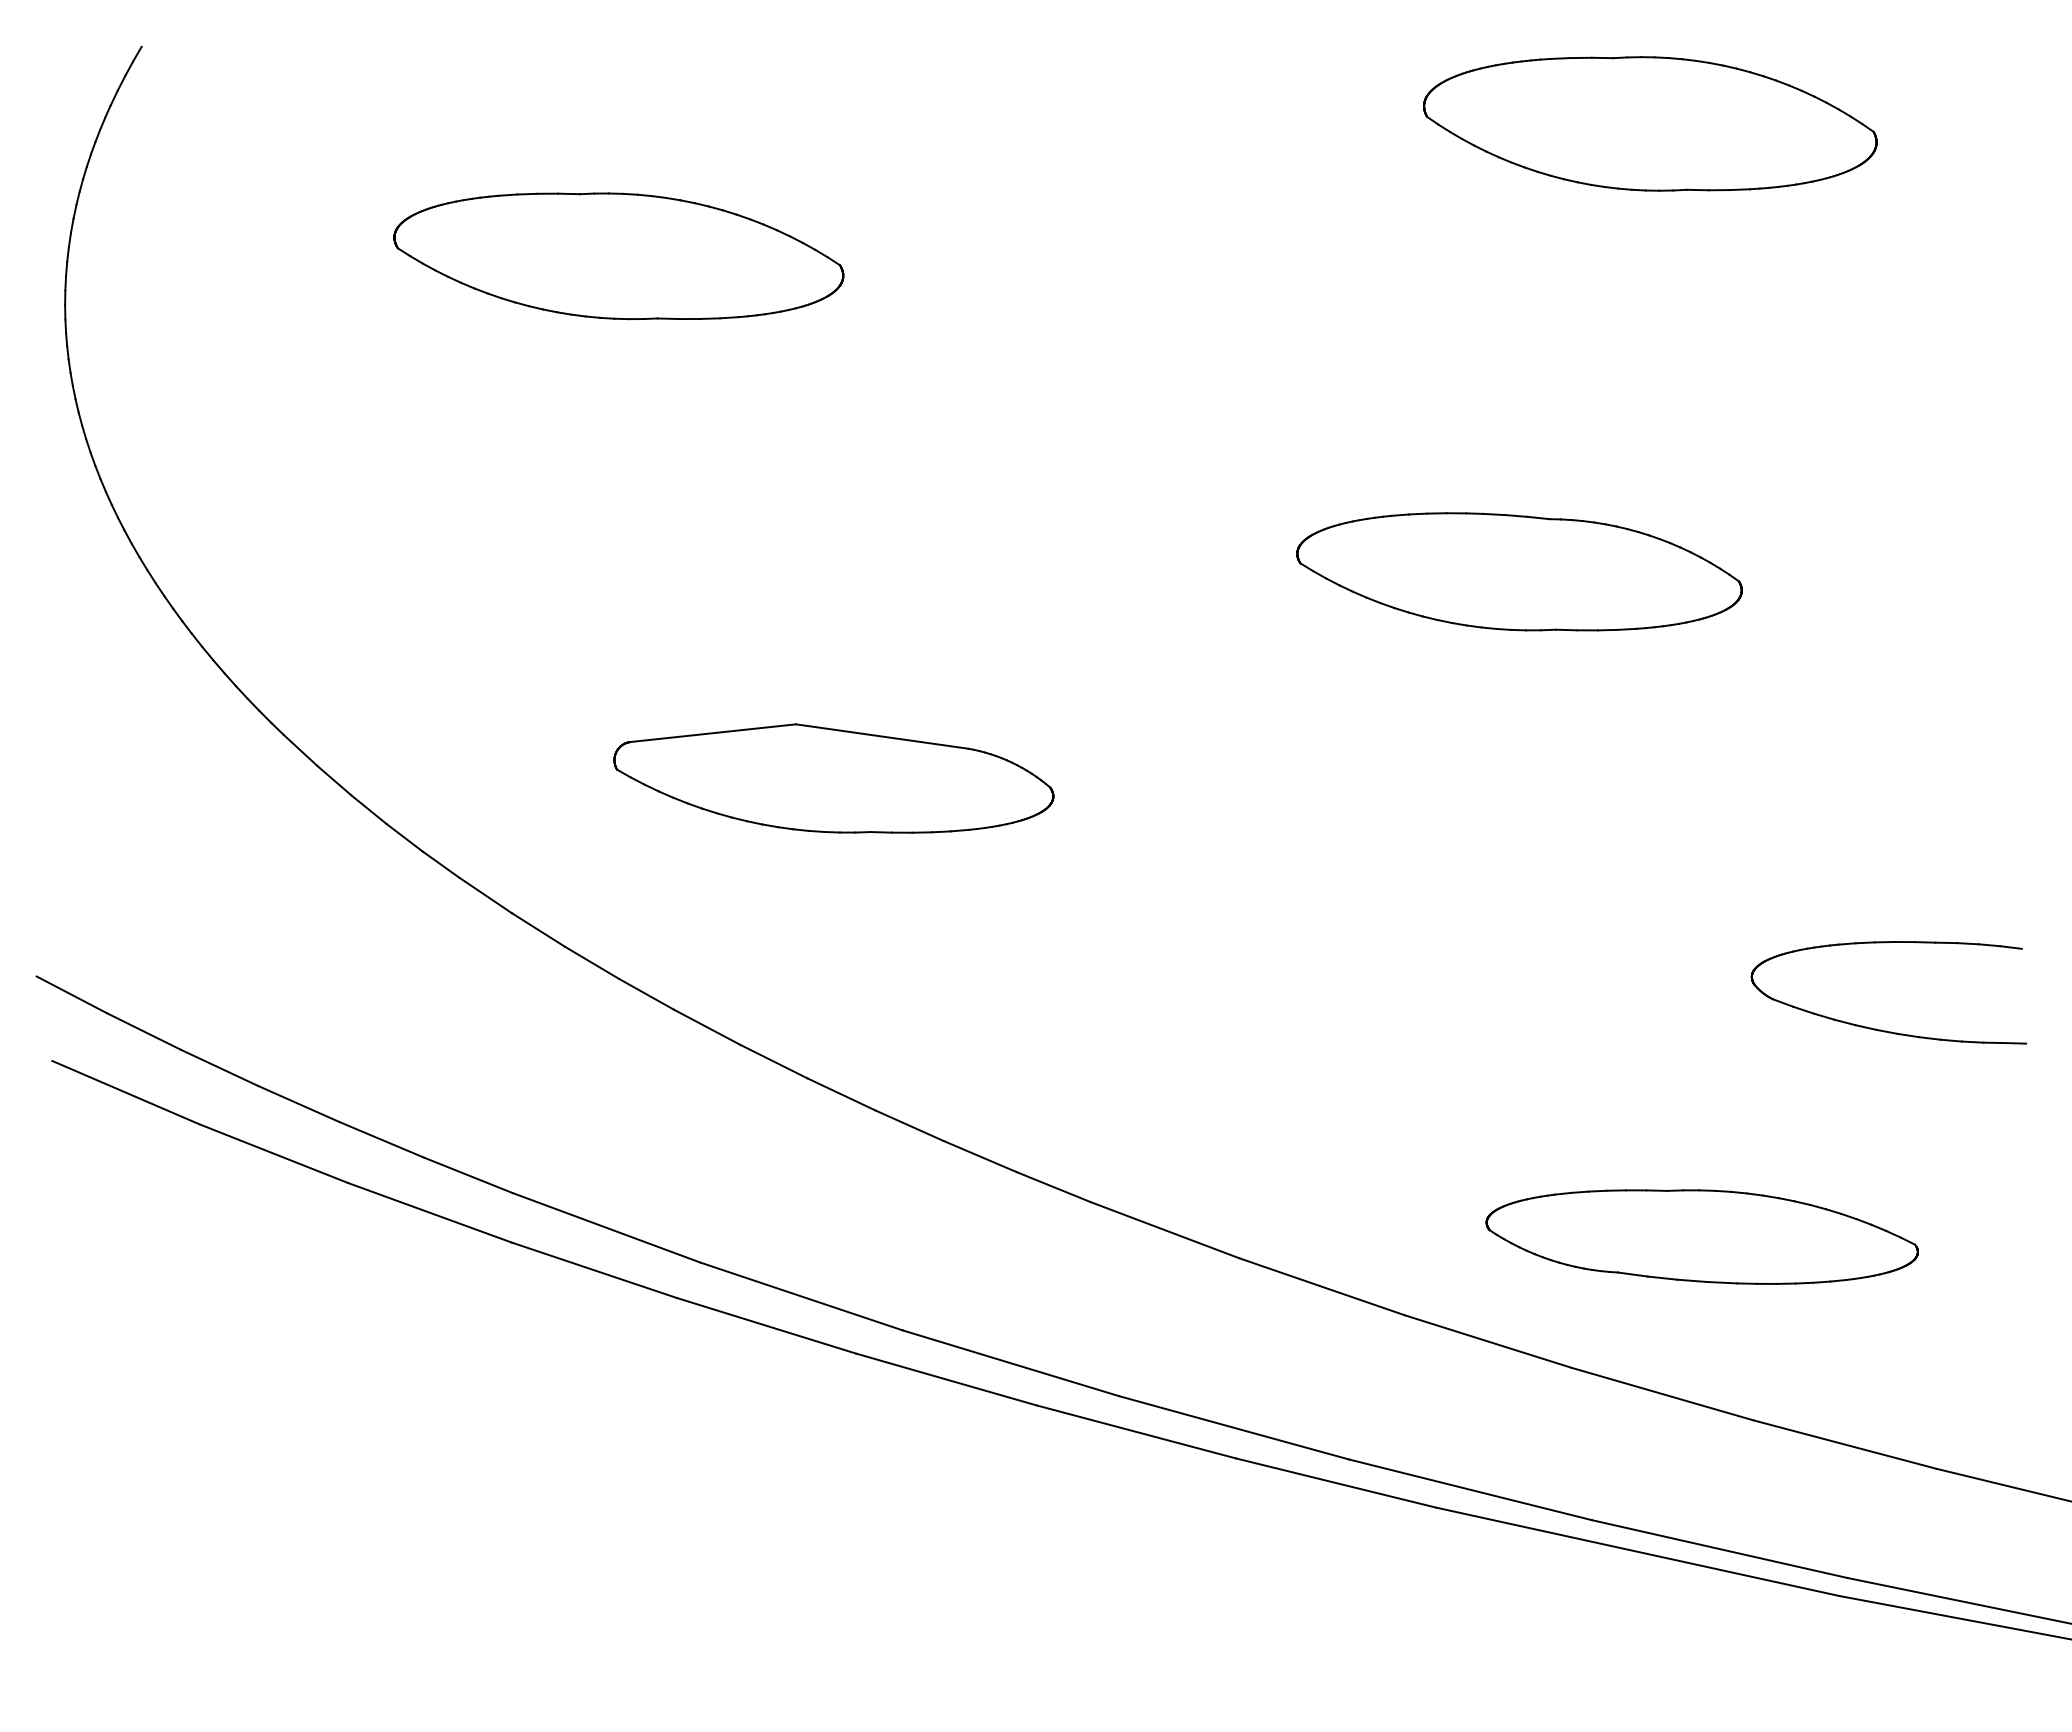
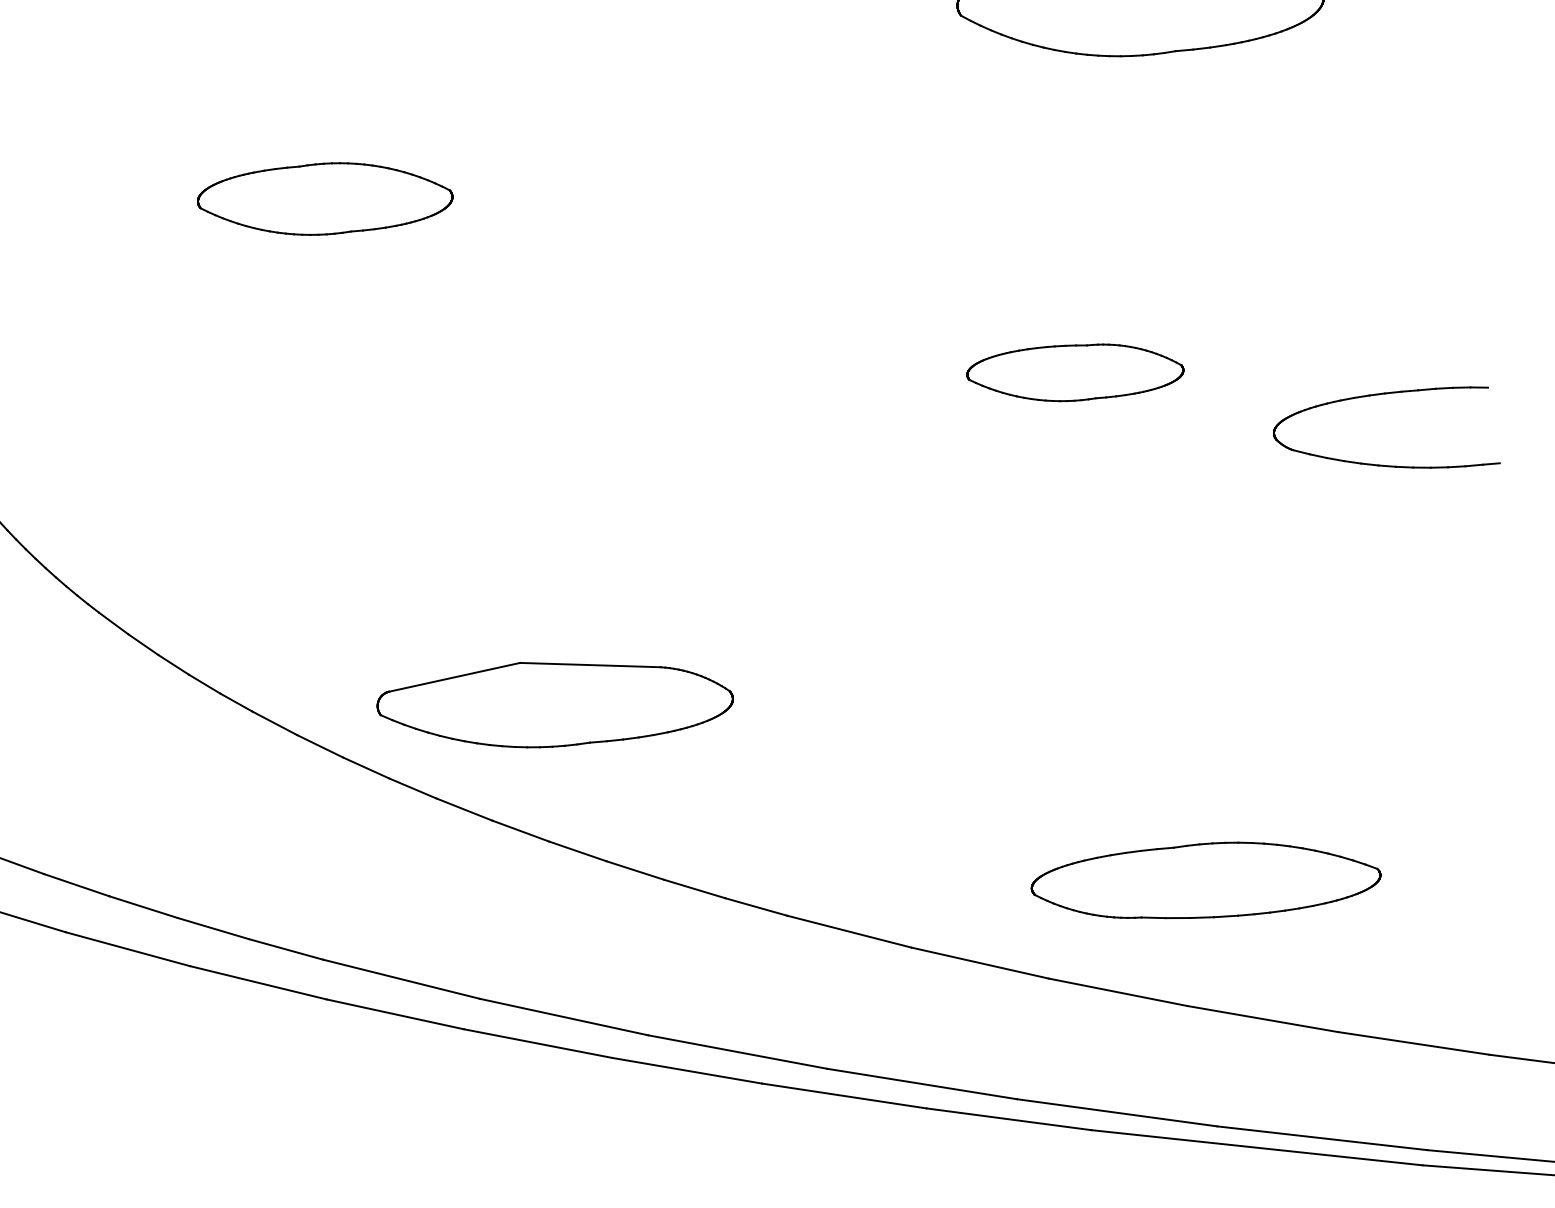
part: (618, 256) -> (324, 199), size x0.7
part: (1519, 571) -> (1075, 372), size x0.6
part: (833, 778) -> (555, 703), moved
part: (1881, 1029) -> (1382, 464), moved
part: (1701, 1236) -> (1205, 881), moved

